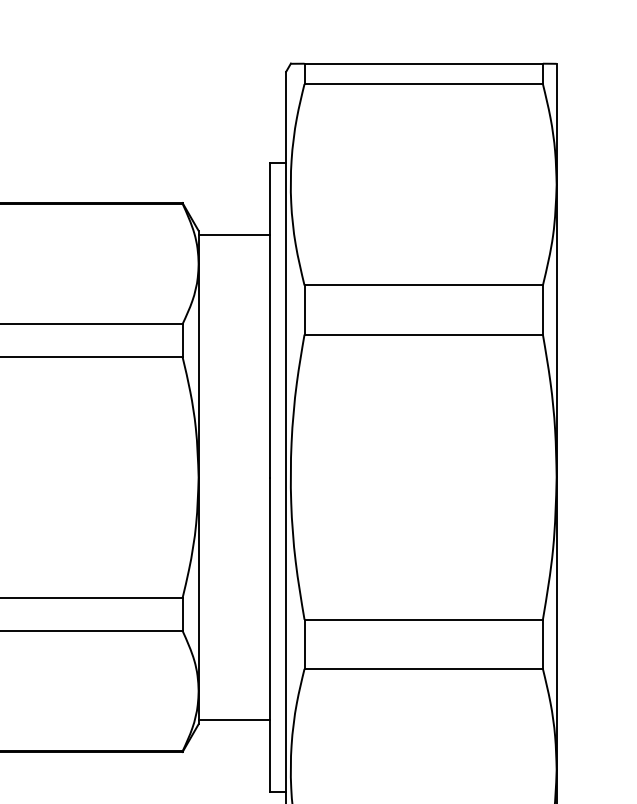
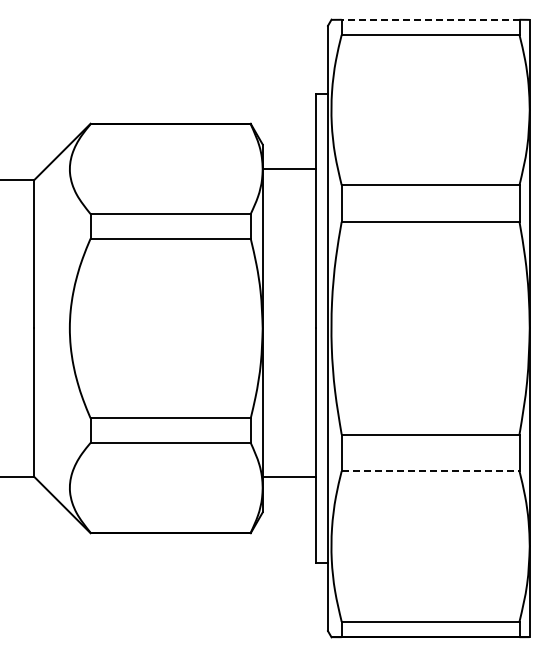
line: (423, 63) -> (430, 19), solid -> dashed
line: (234, 234) -> (289, 169), moved
line: (423, 669) -> (430, 471), solid -> dashed
line: (234, 720) -> (289, 477), moved

